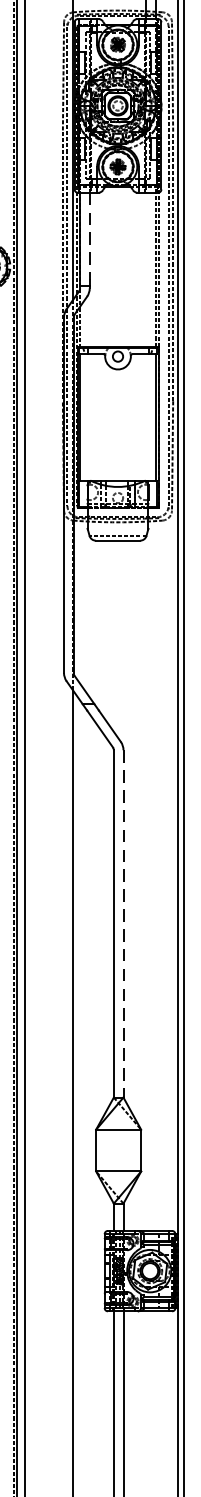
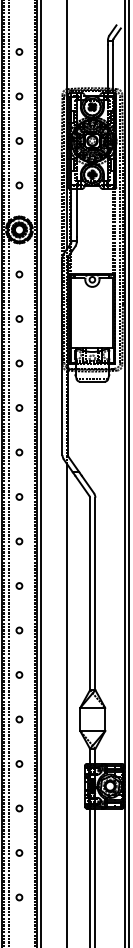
line: (89, 236) -> (76, 213), dashed -> solid
line: (123, 924) -> (95, 594), dashed -> solid

